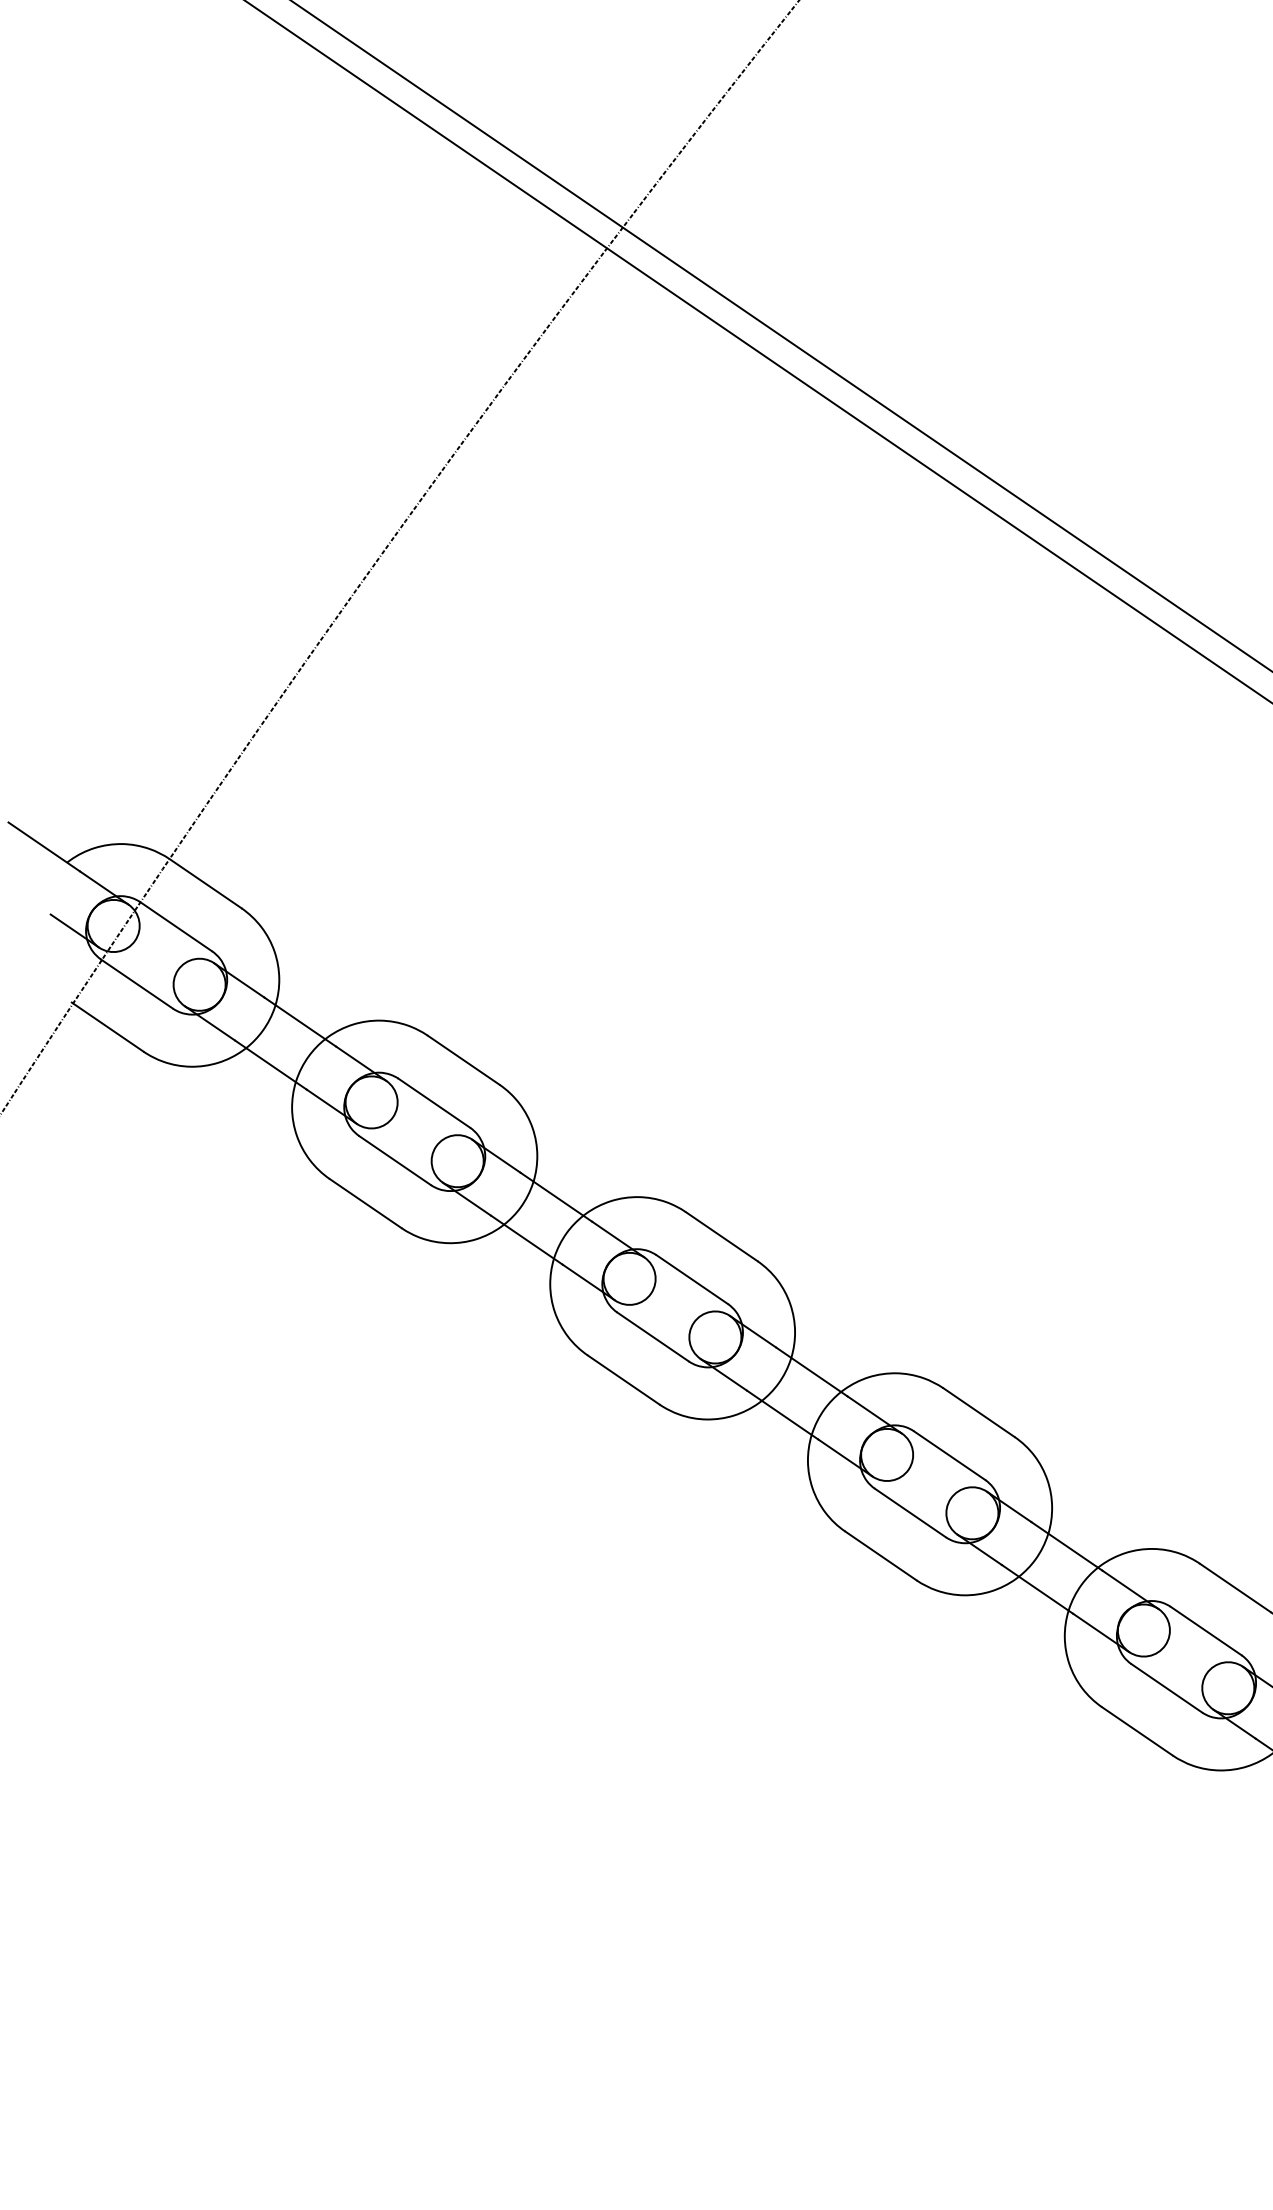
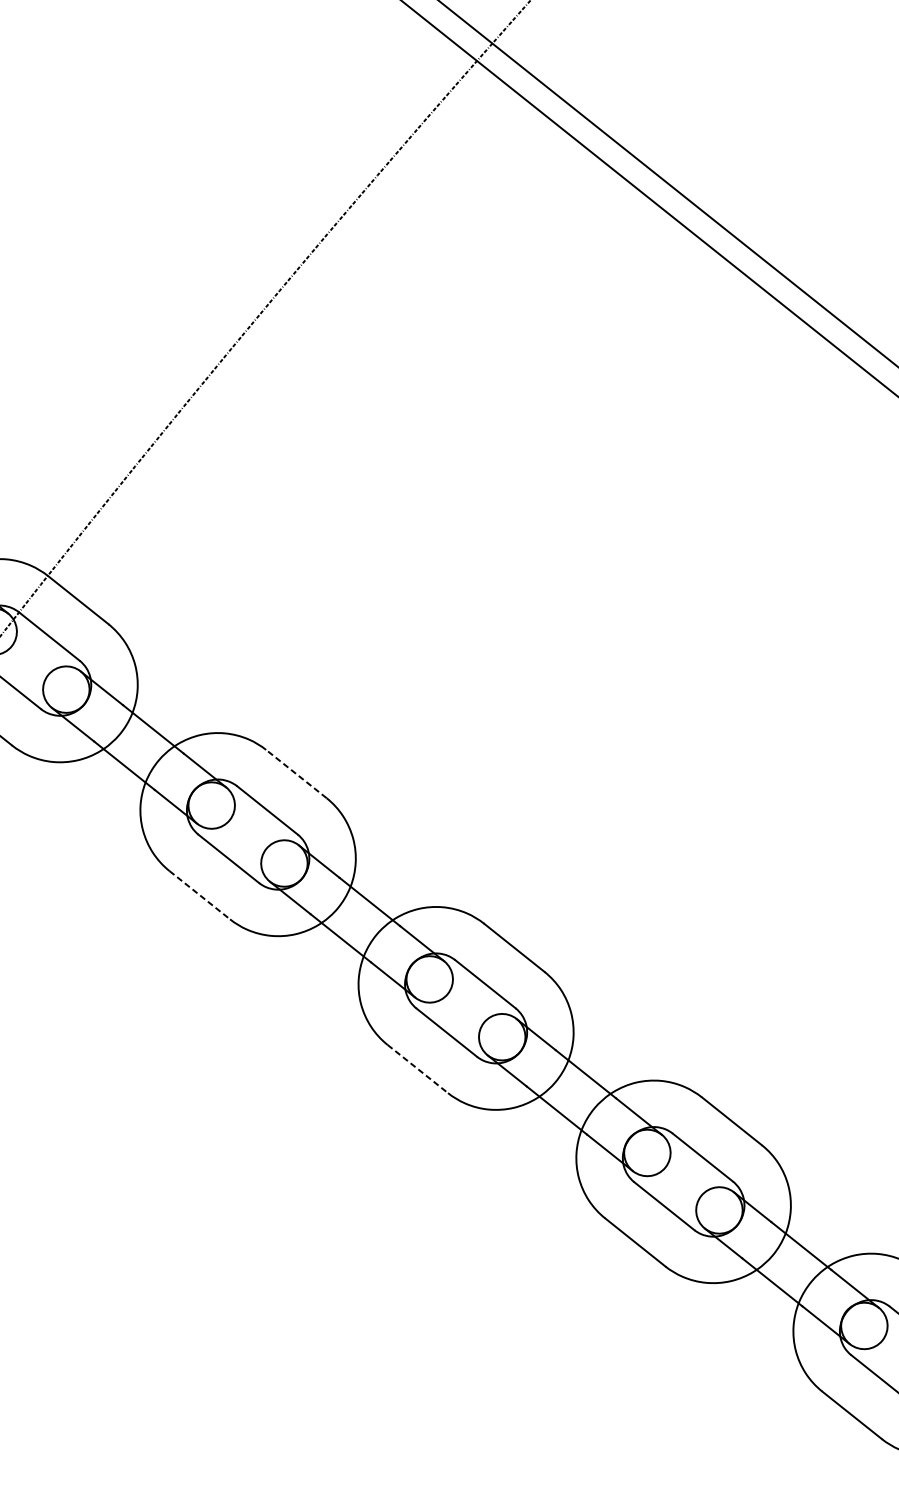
line: (463, 1059) -> (296, 773), solid -> dashed
line: (366, 1203) -> (200, 895), solid -> dashed
line: (624, 1380) -> (418, 1069), solid -> dashed

